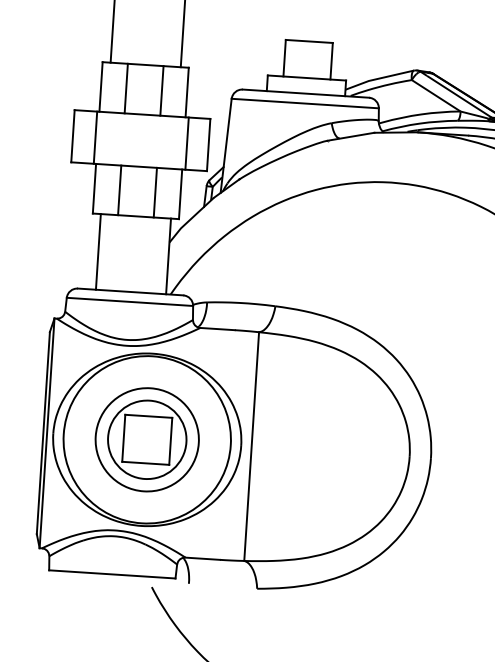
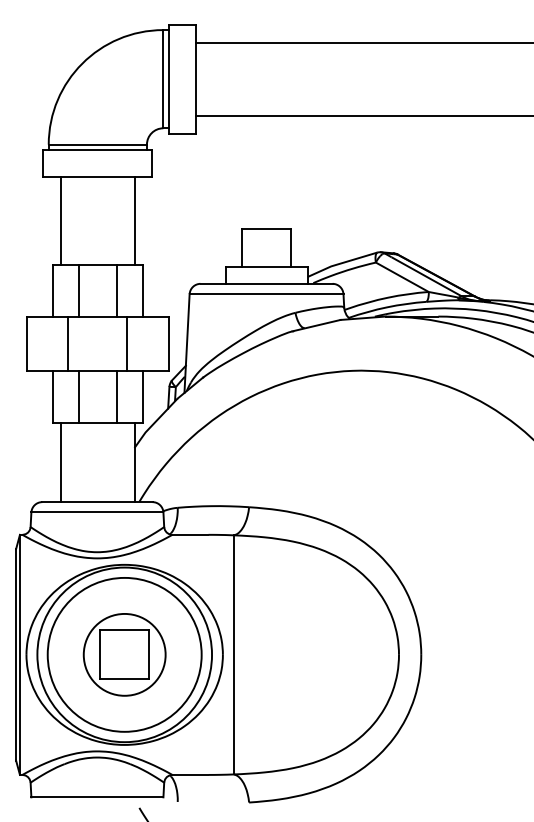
line: (95, 137) -> (68, 343), moved
line: (187, 143) -> (127, 343), moved
circle: (147, 439) -> (124, 654), size x1.43

